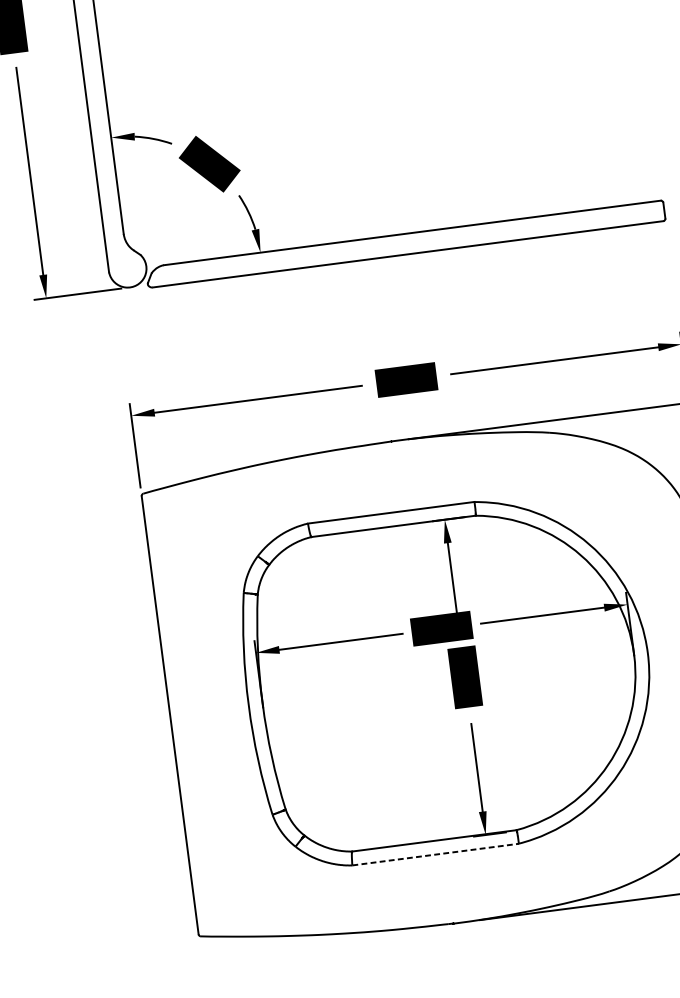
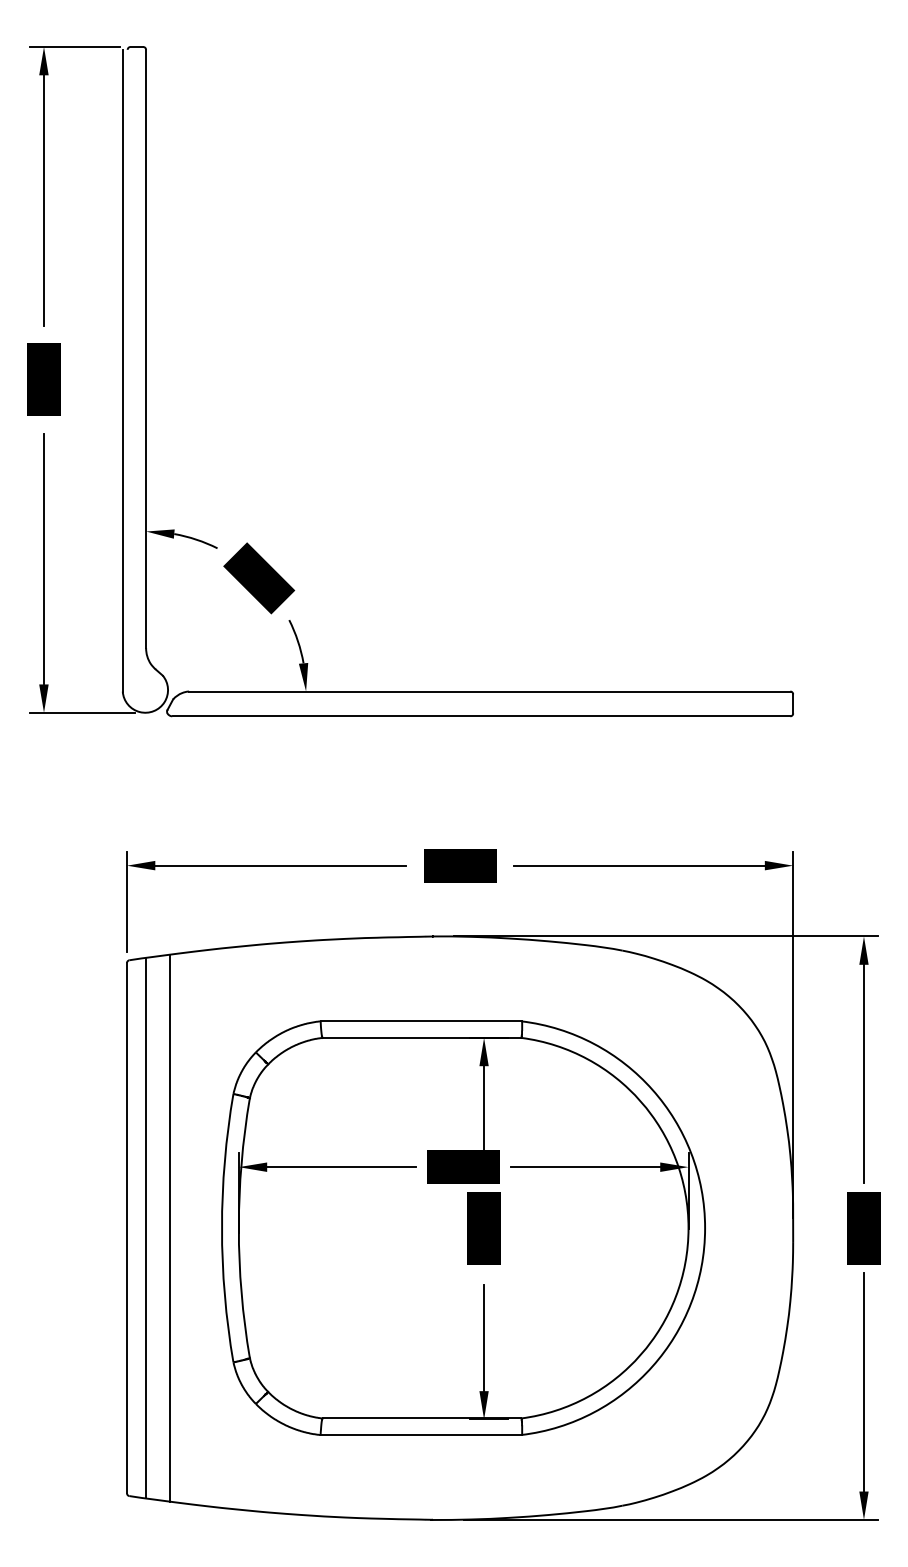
line: (205, 710) -> (169, 1227), added
line: (185, 712) -> (145, 1227), added
line: (435, 854) -> (421, 1435), dashed -> solid

